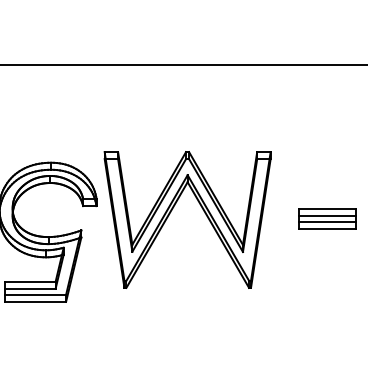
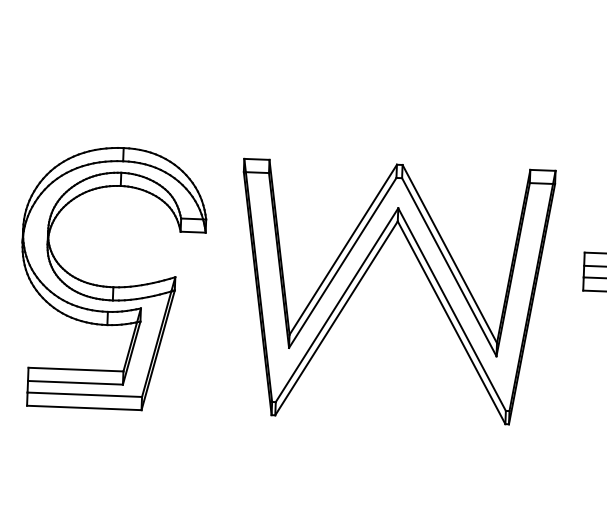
part: (171, 212) -> (365, 277), moved

